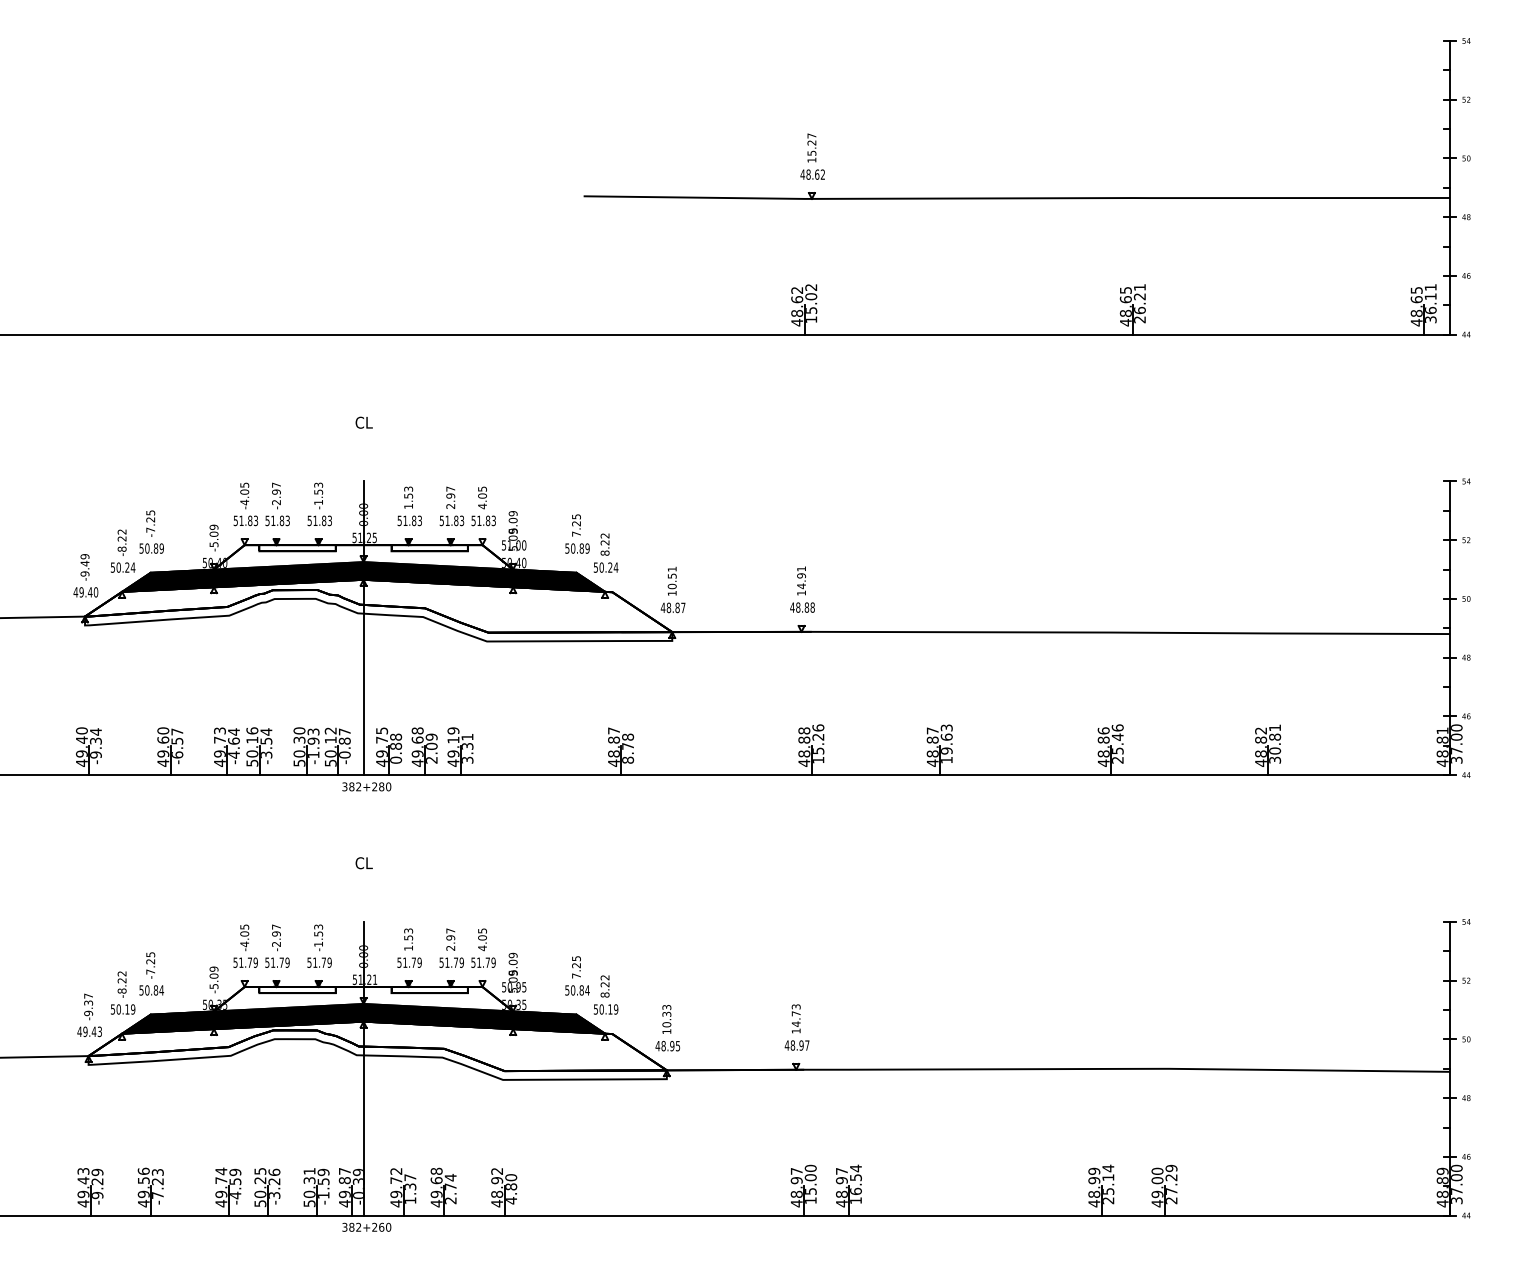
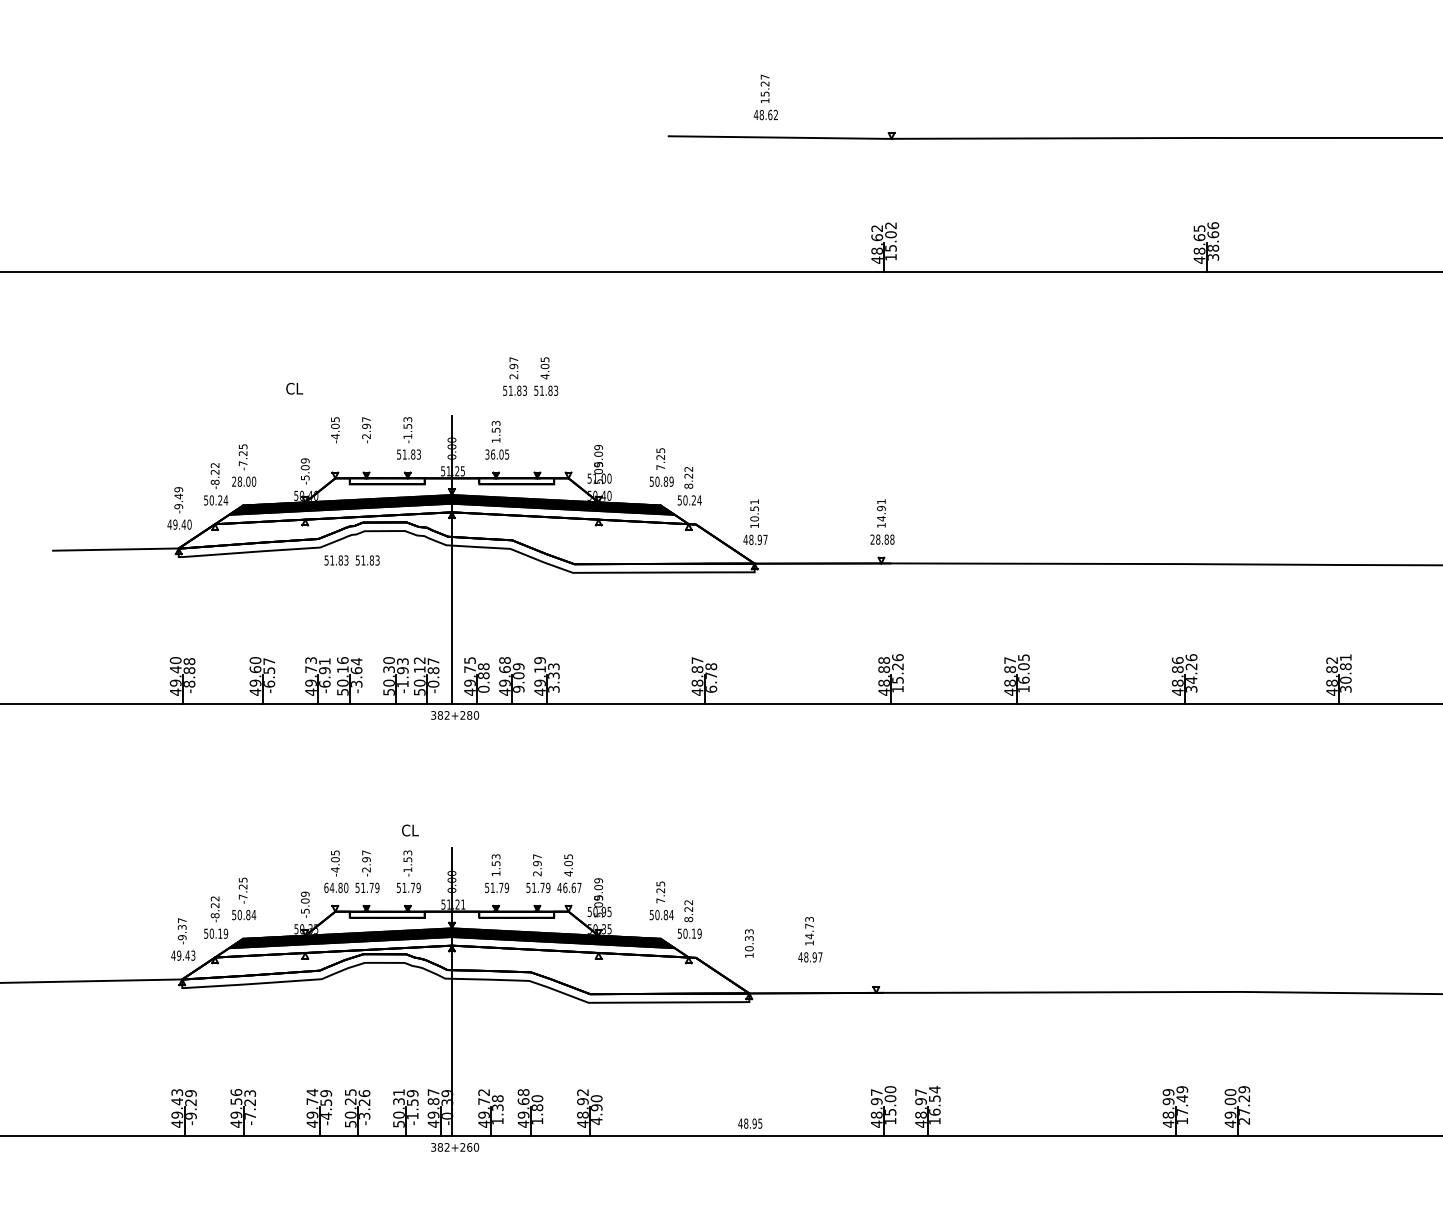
text: (812, 156) -> (765, 97), moved
text: (1139, 303) -> (1212, 241), 26.21 -> 38.66
text: (363, 422) -> (293, 388), moved
text: (467, 506) -> (530, 376), moved
text: (261, 520) -> (351, 560), moved
text: (409, 520) -> (496, 454), 51.83 -> 36.05
text: (151, 548) -> (243, 481), 50.89 -> 28.00
fill: (363, 580) -> (451, 513), removed
text: (792, 607) -> (872, 539), 48.88 -> 28.88
text: (677, 608) -> (759, 540), 48.87 -> 48.97
text: (467, 736) -> (553, 666), 3.31 -> 3.33
text: (946, 739) -> (1023, 668), 19.63 -> 16.05
text: (266, 740) -> (356, 669), -3.54 -> -3.64
text: (95, 743) -> (189, 672), -9.34 -> -8.88
text: (233, 743) -> (324, 672), -4.64 -> -6.91
text: (1117, 748) -> (1191, 677), 25.46 -> 34.26
text: (431, 759) -> (518, 688), 2.09 -> 9.09
text: (627, 759) -> (710, 688), 8.78 -> 6.78
text: (363, 863) -> (409, 830), moved
text: (245, 962) -> (336, 887), 51.79 -> 64.80
text: (483, 962) -> (569, 887), 51.79 -> 46.67
fill: (363, 1022) -> (451, 946), removed
text: (796, 1027) -> (809, 939), moved
text: (667, 1046) -> (749, 1124), moved
text: (410, 1177) -> (497, 1098), 1.37 -> 1.38
text: (1108, 1184) -> (1182, 1105), 25.14 -> 17.49
text: (511, 1186) -> (597, 1107), 4.80 -> 4.90
text: (450, 1189) -> (537, 1110), 2.74 -> 1.80

